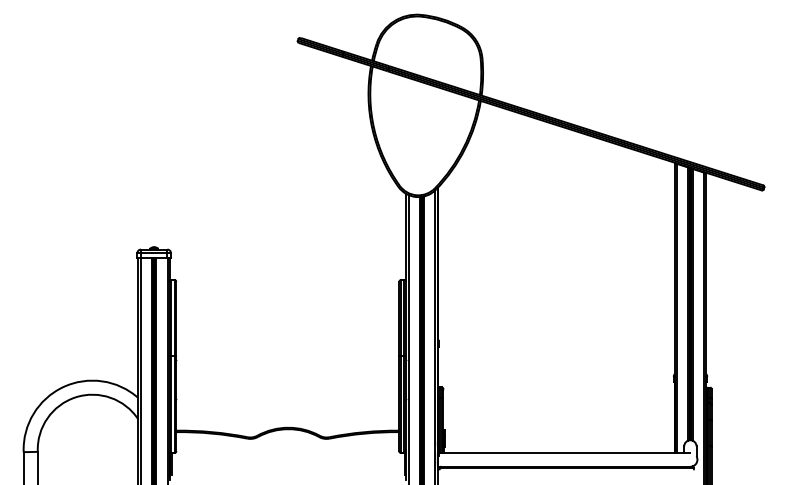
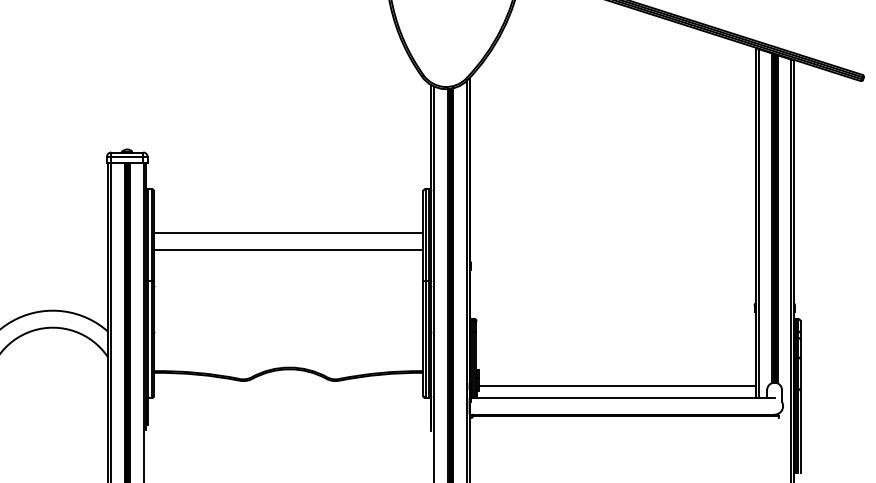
line: (287, 316) -> (288, 233), added
line: (287, 330) -> (288, 250), added
line: (559, 443) -> (616, 386), added

